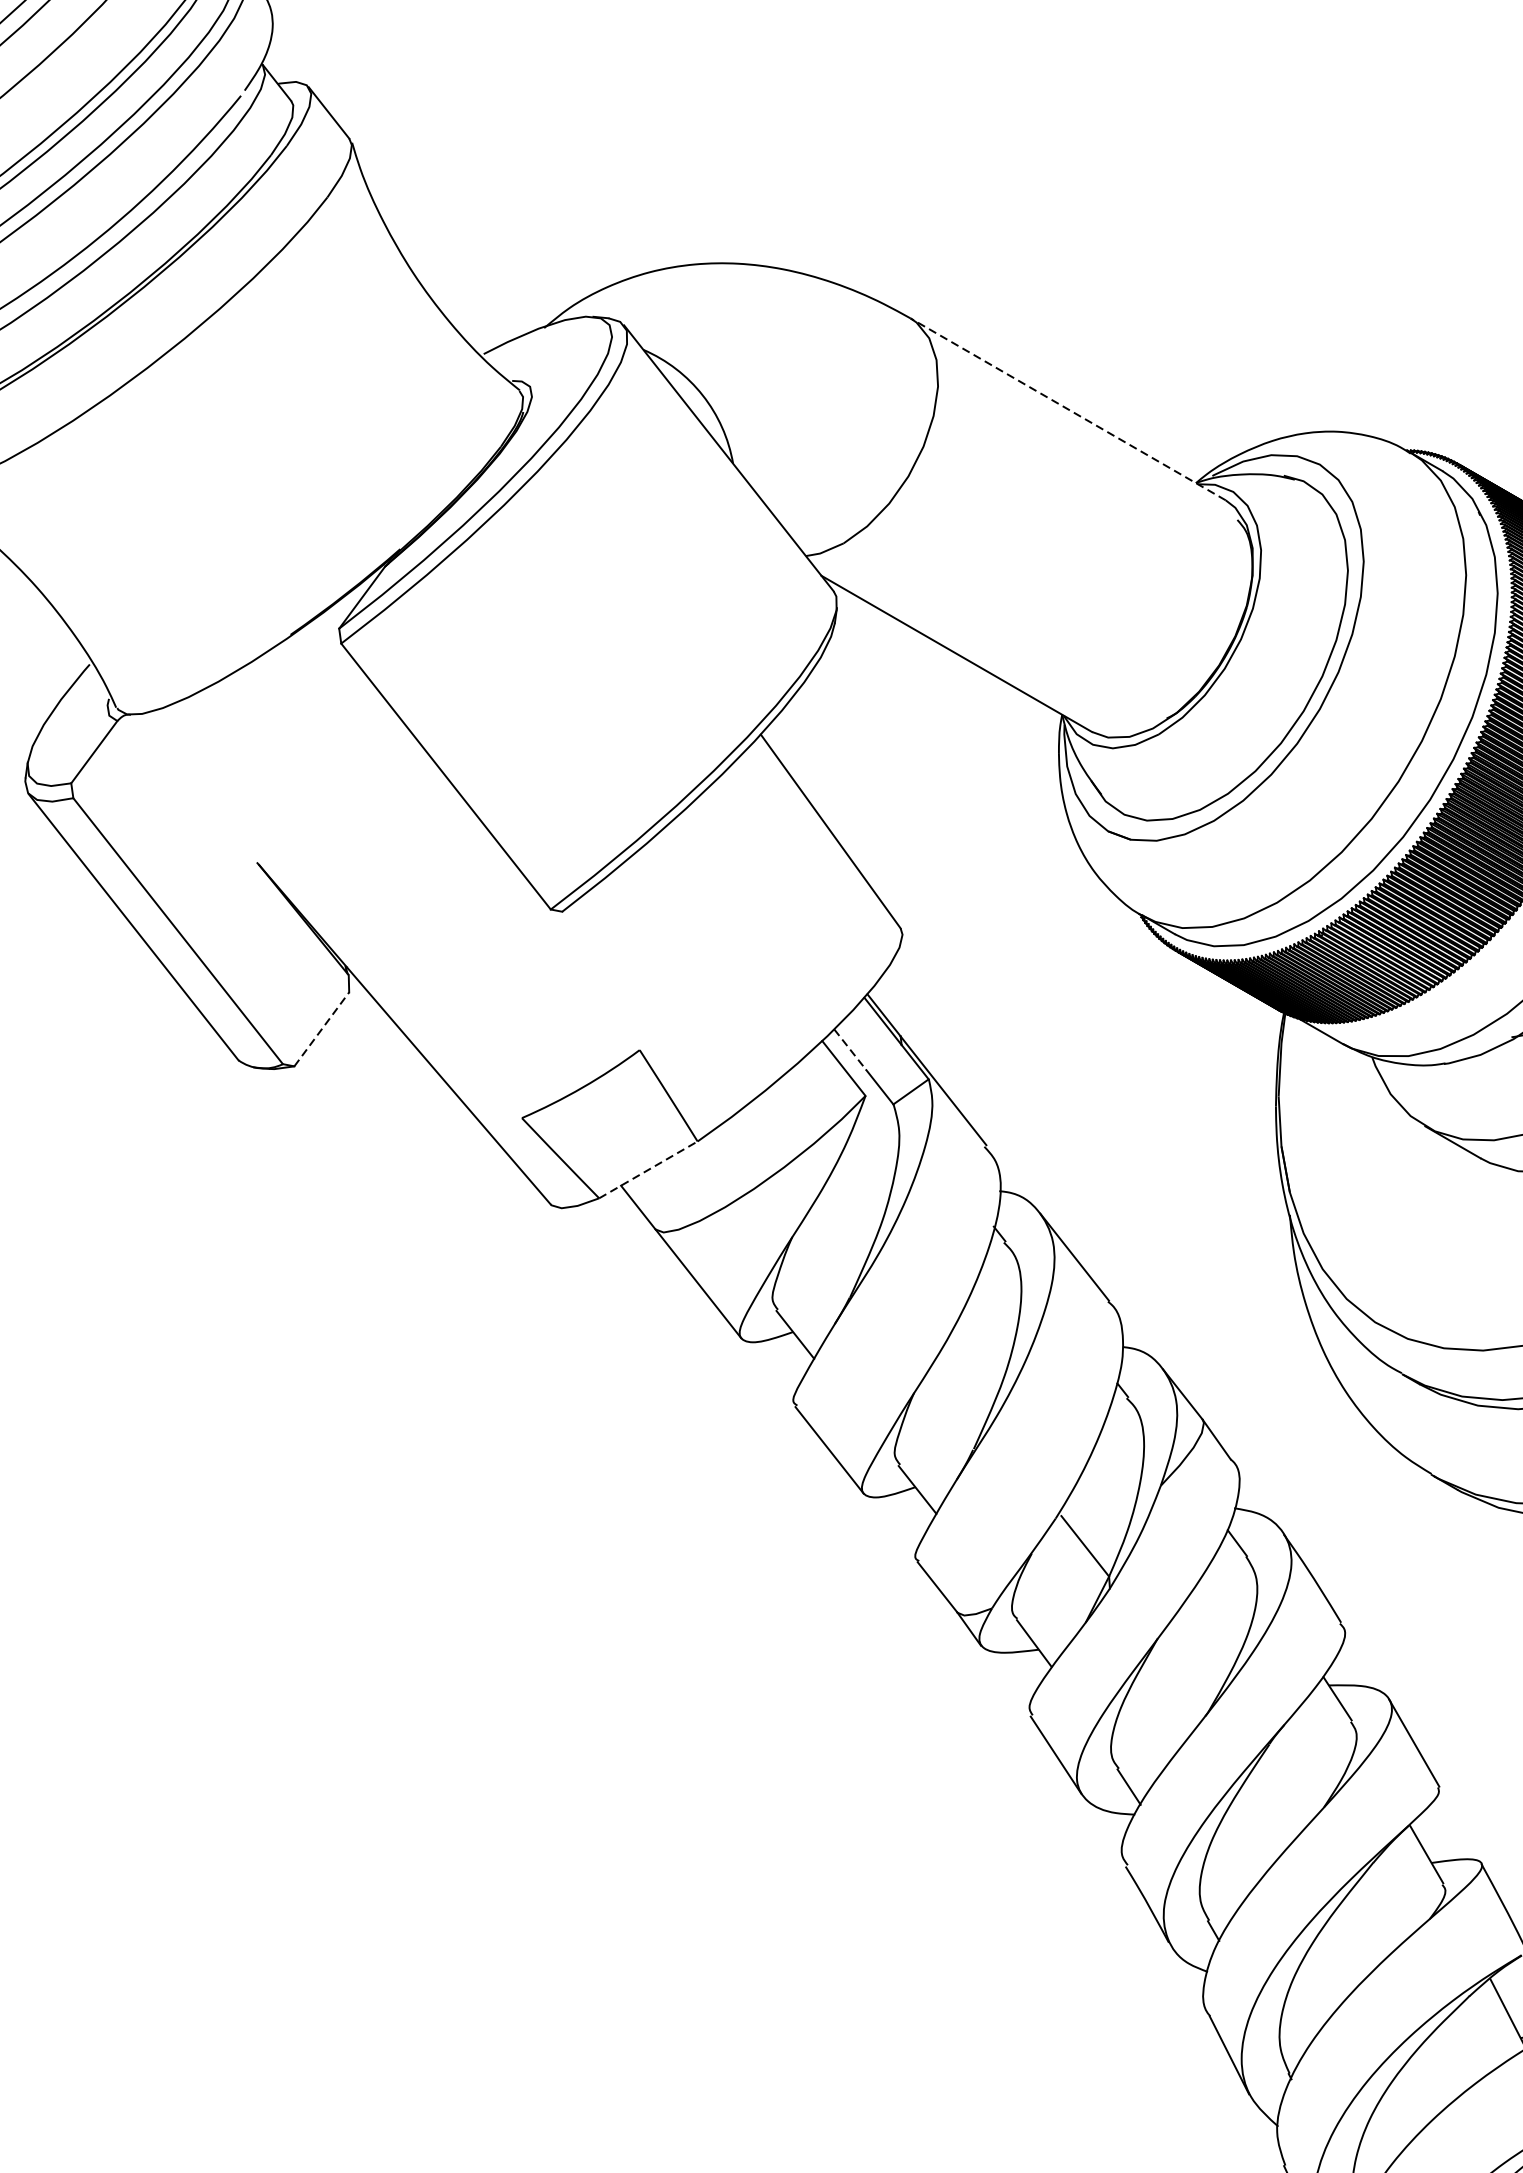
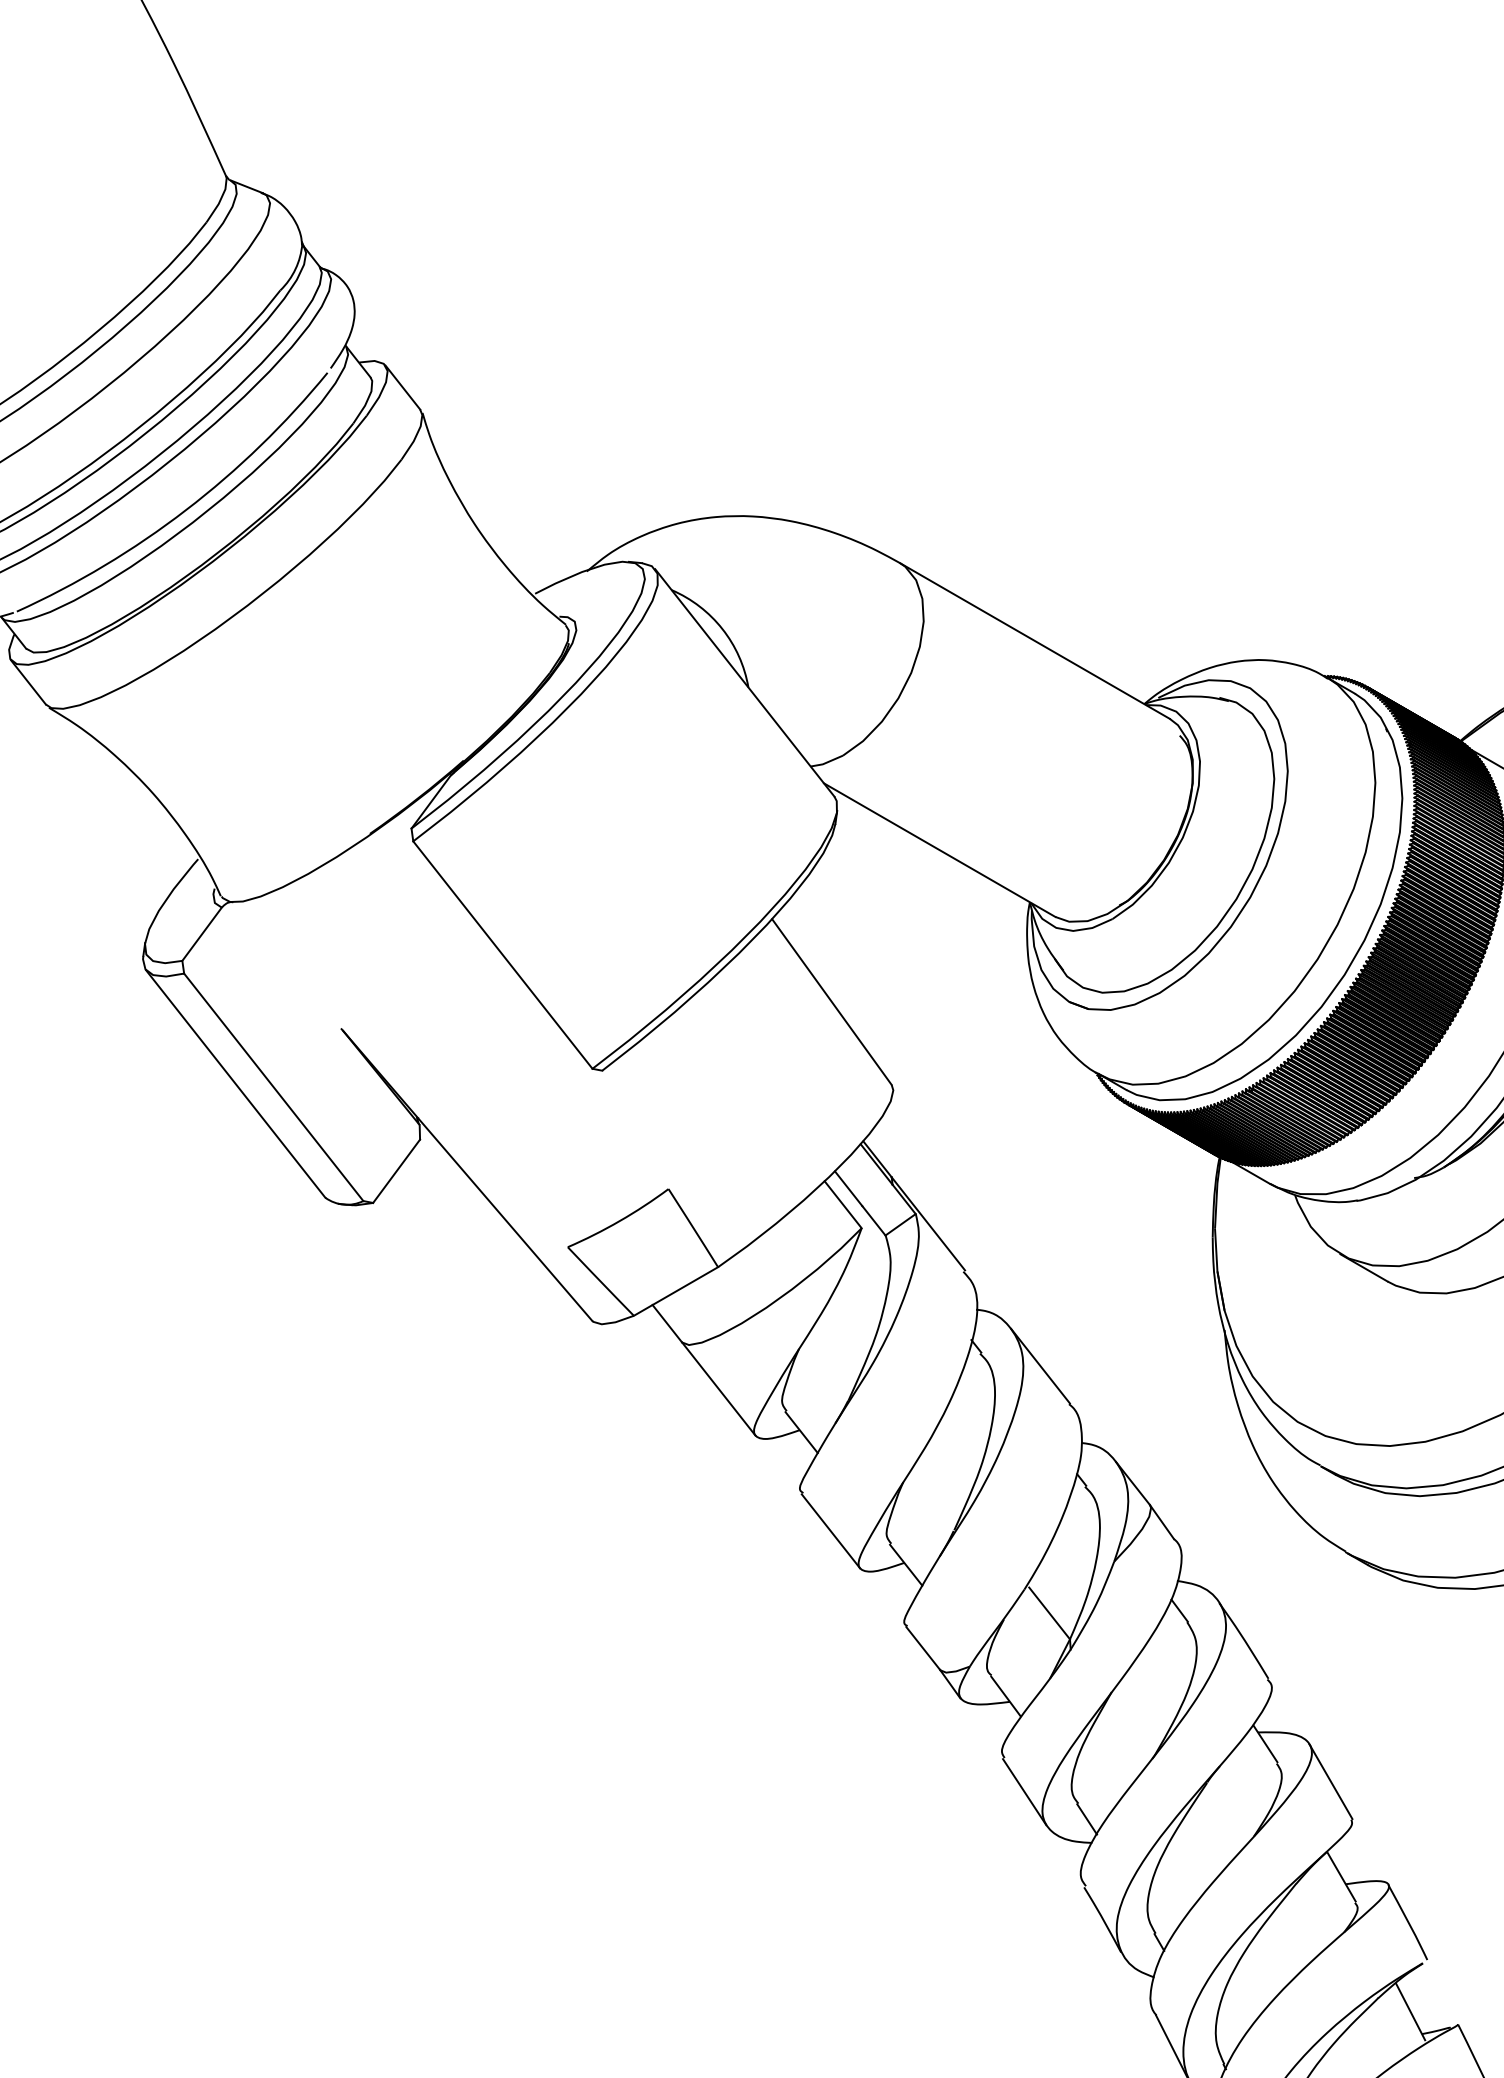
line: (1067, 409) -> (1034, 641), dashed -> solid
line: (321, 1028) -> (396, 1170), dashed -> solid
line: (850, 1050) -> (848, 1189), dashed -> solid
line: (647, 1169) -> (675, 1291), dashed -> solid

